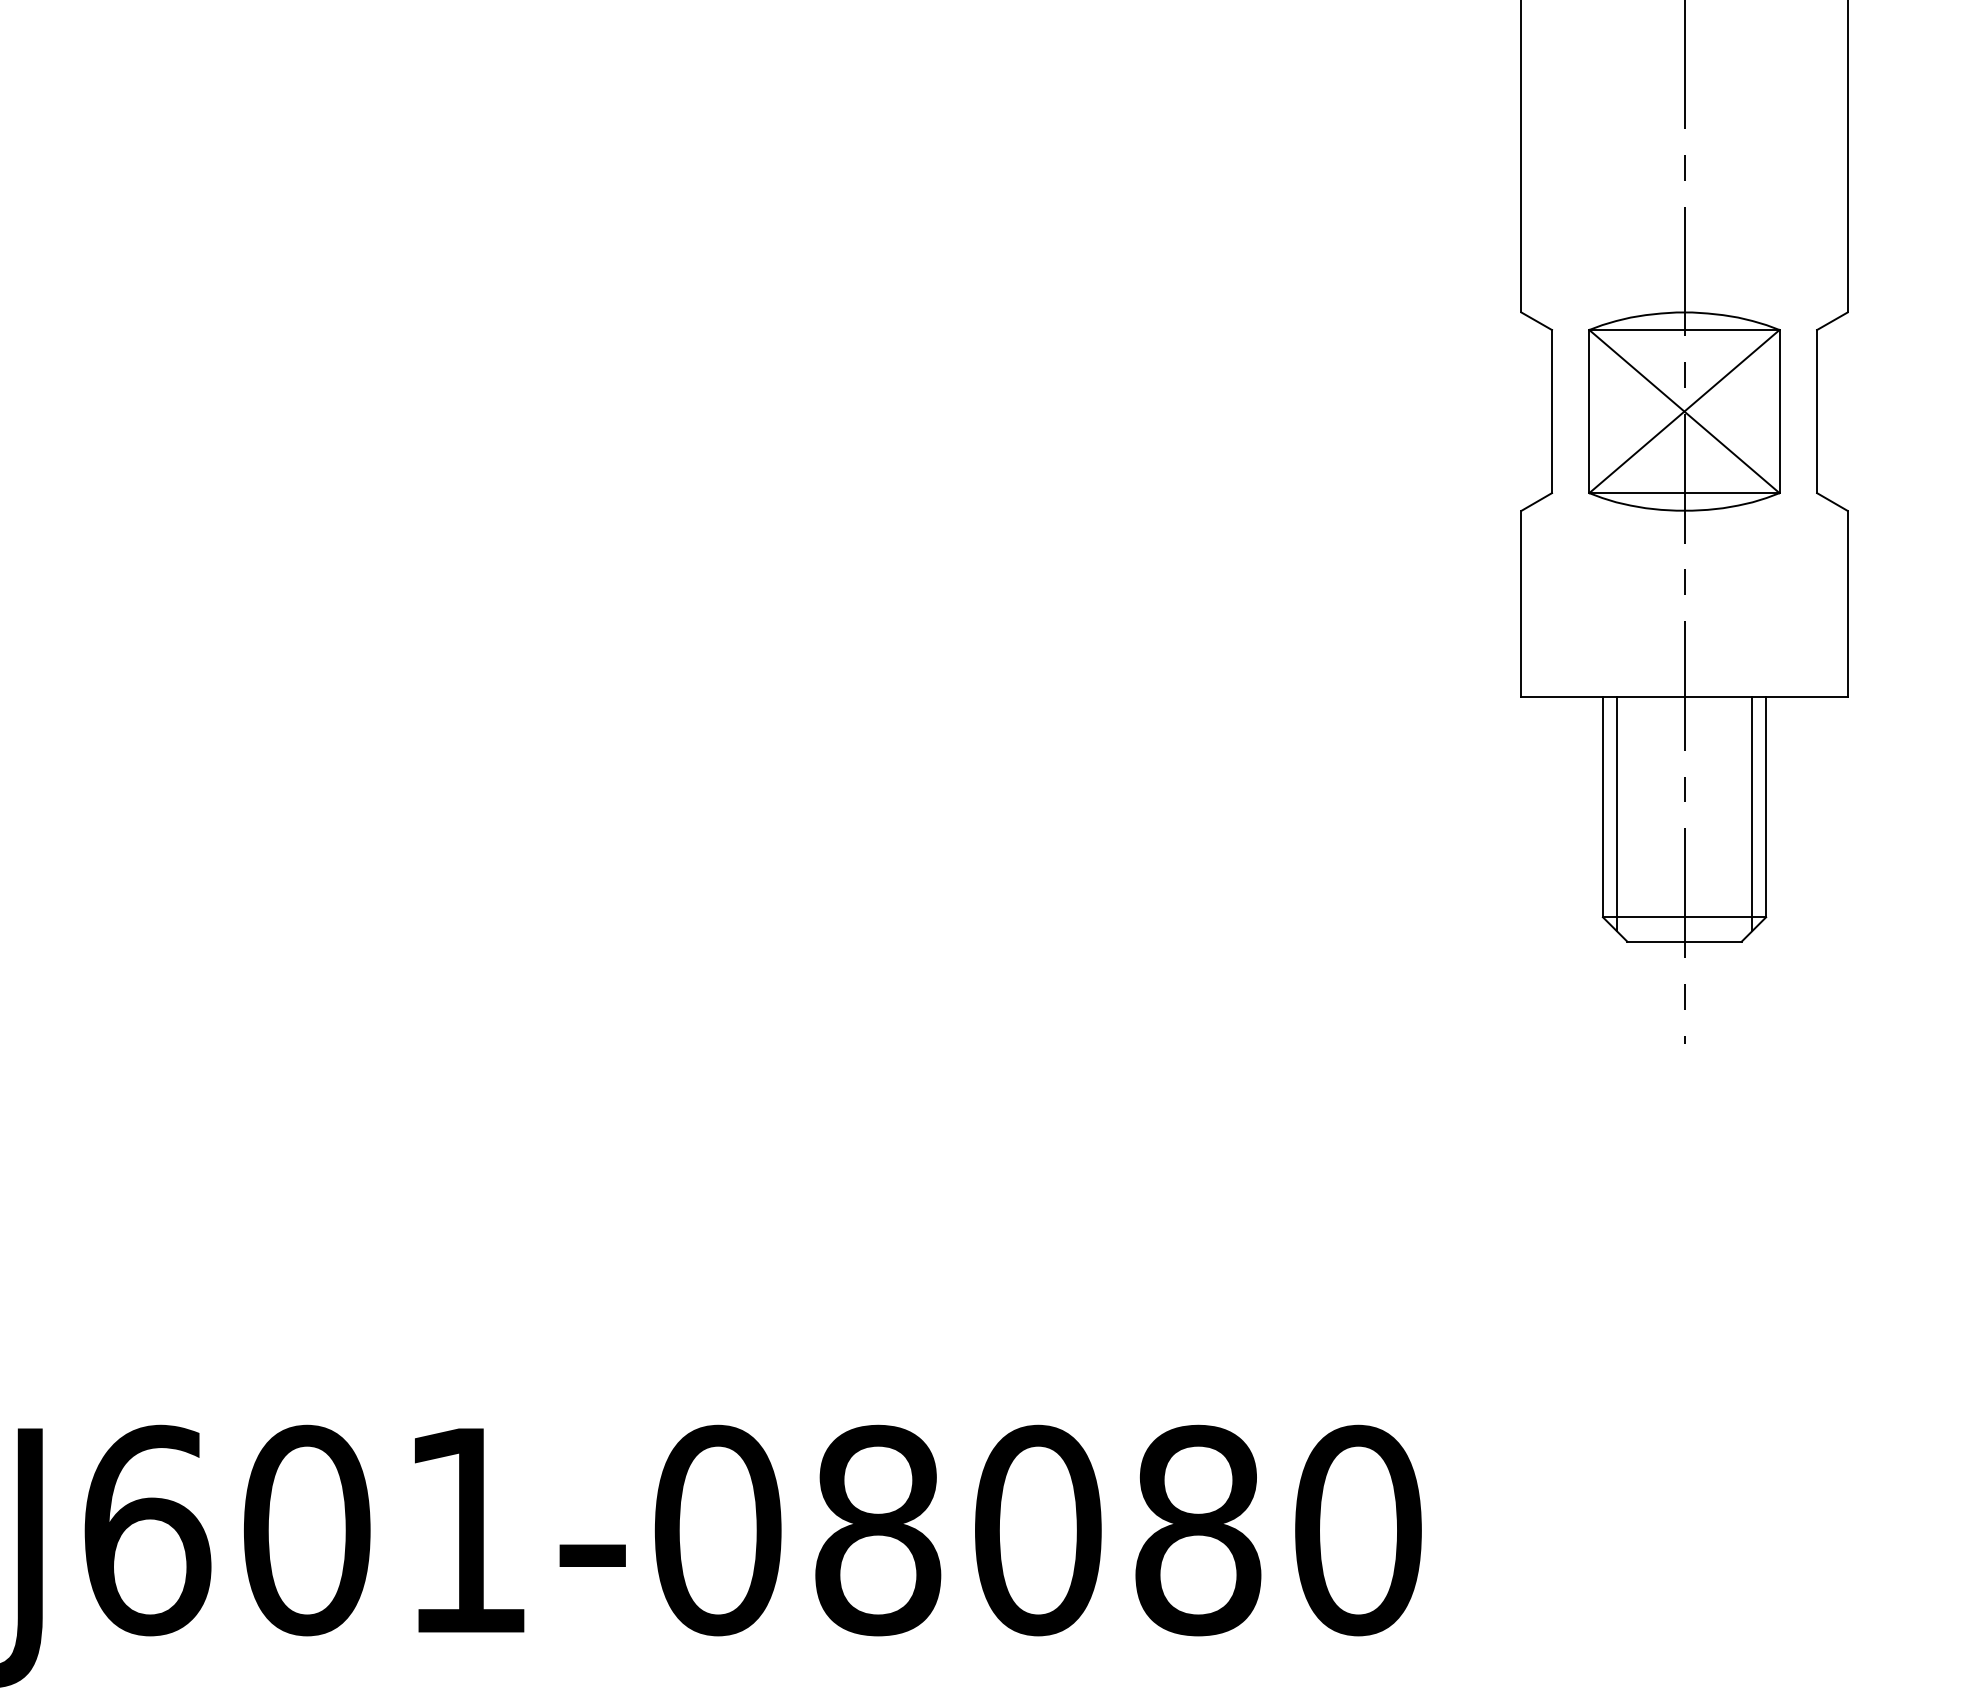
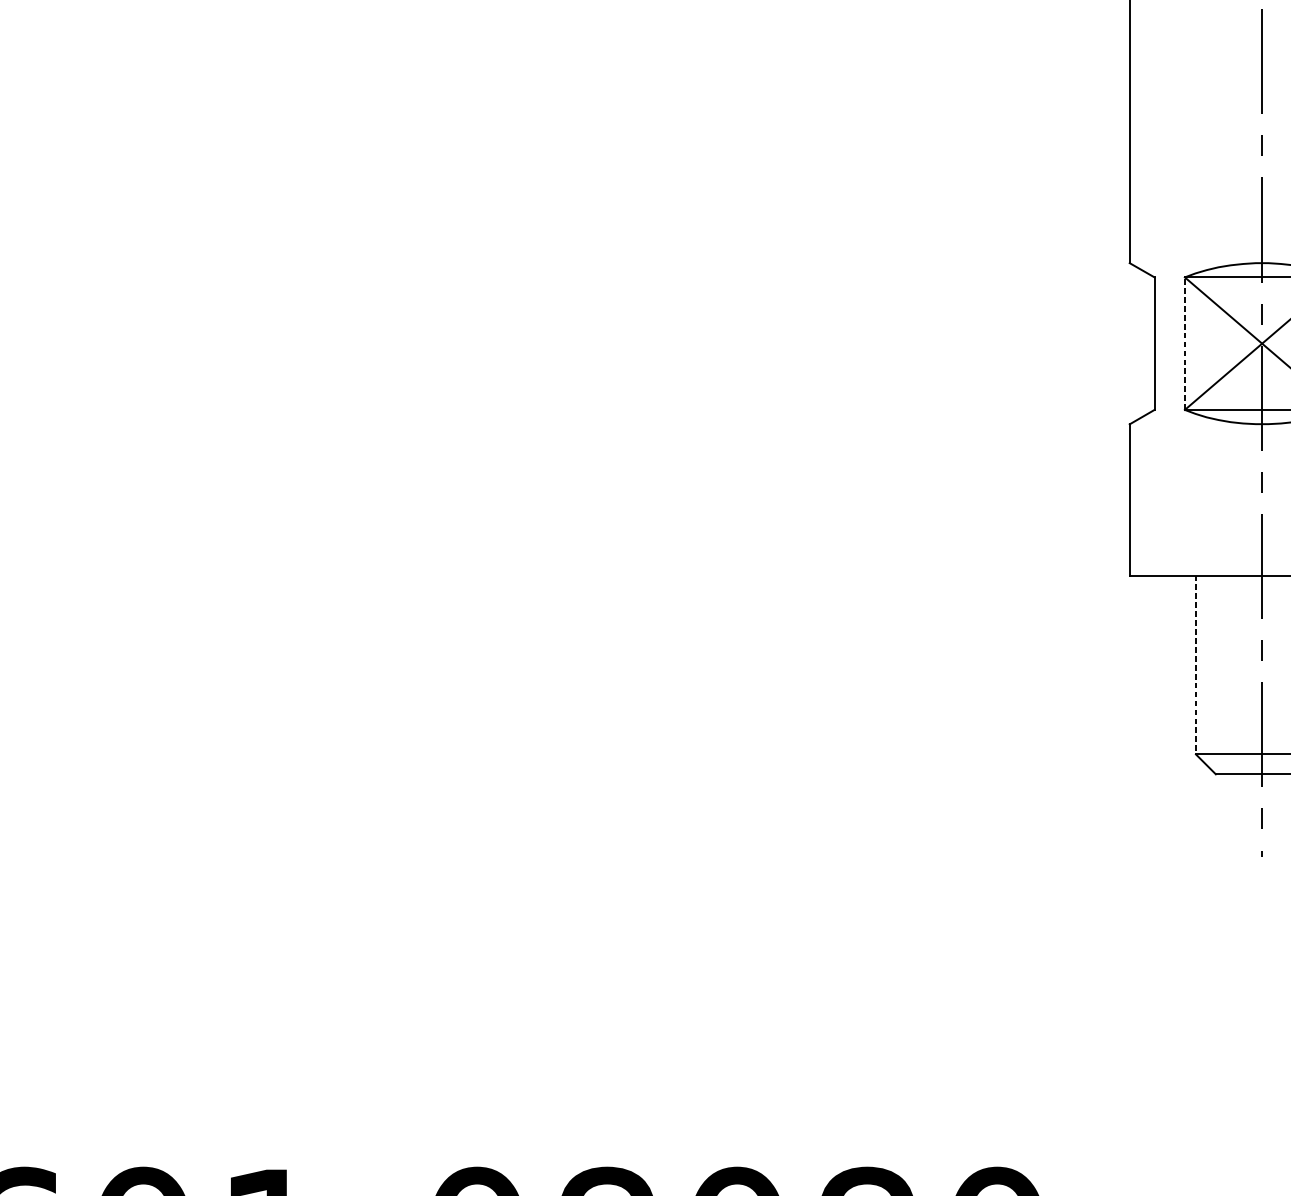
line: (1589, 411) -> (1185, 343), solid -> dashed
line: (1602, 807) -> (1195, 665), solid -> dashed
line: (1616, 814) -> (1206, 670), removed

